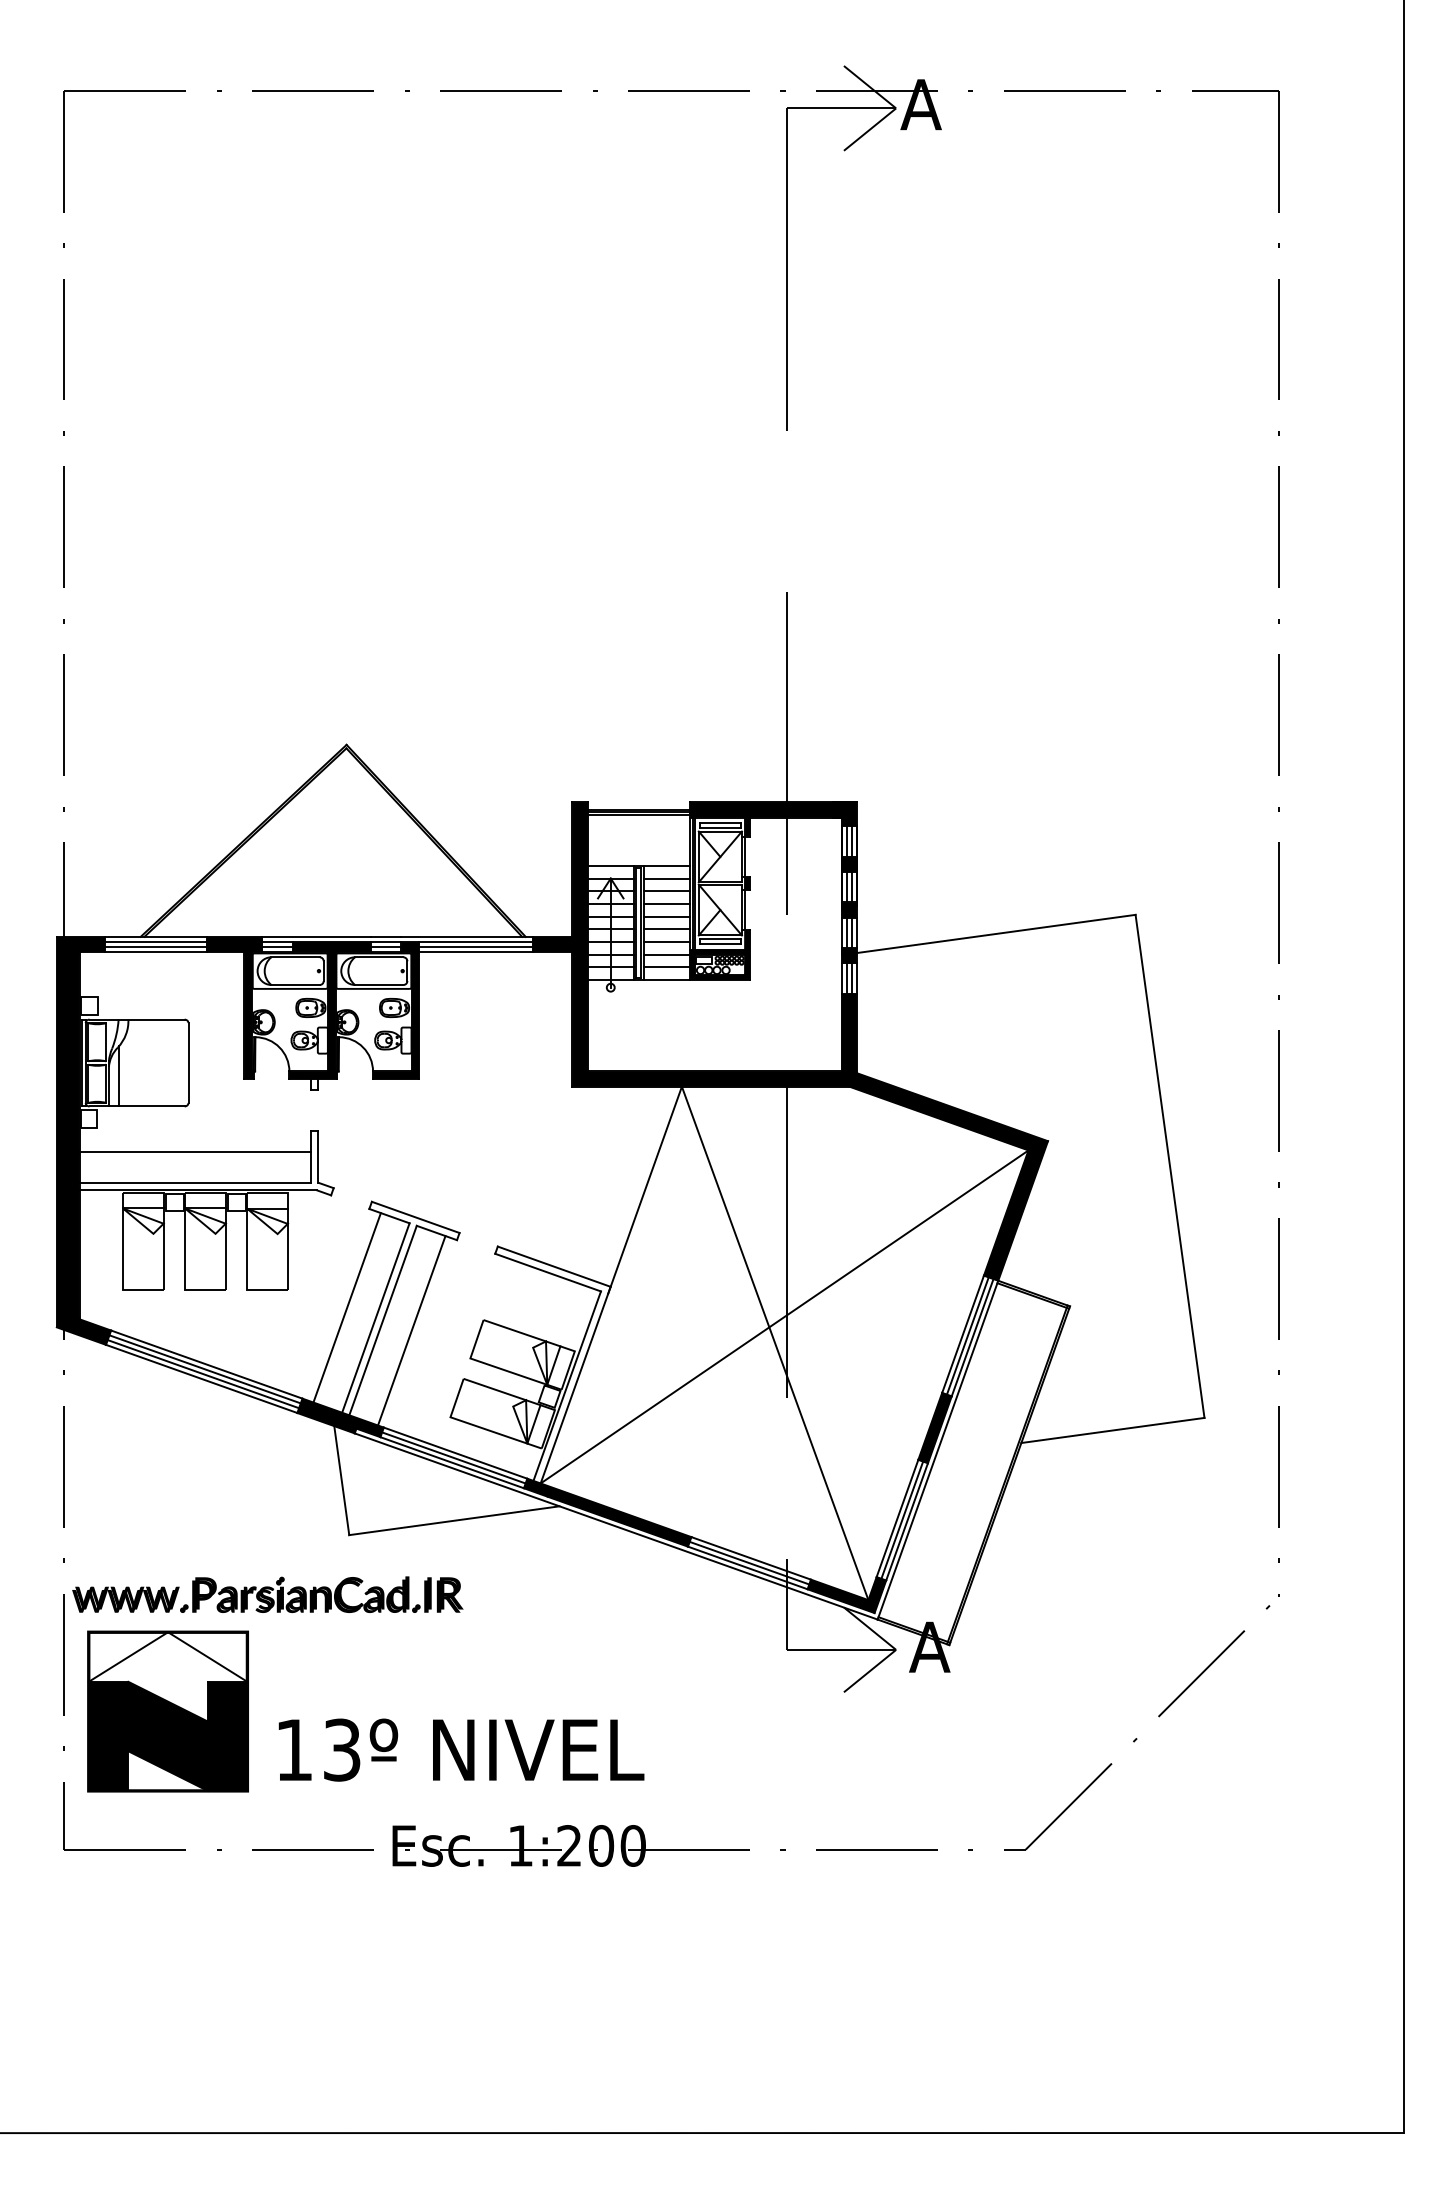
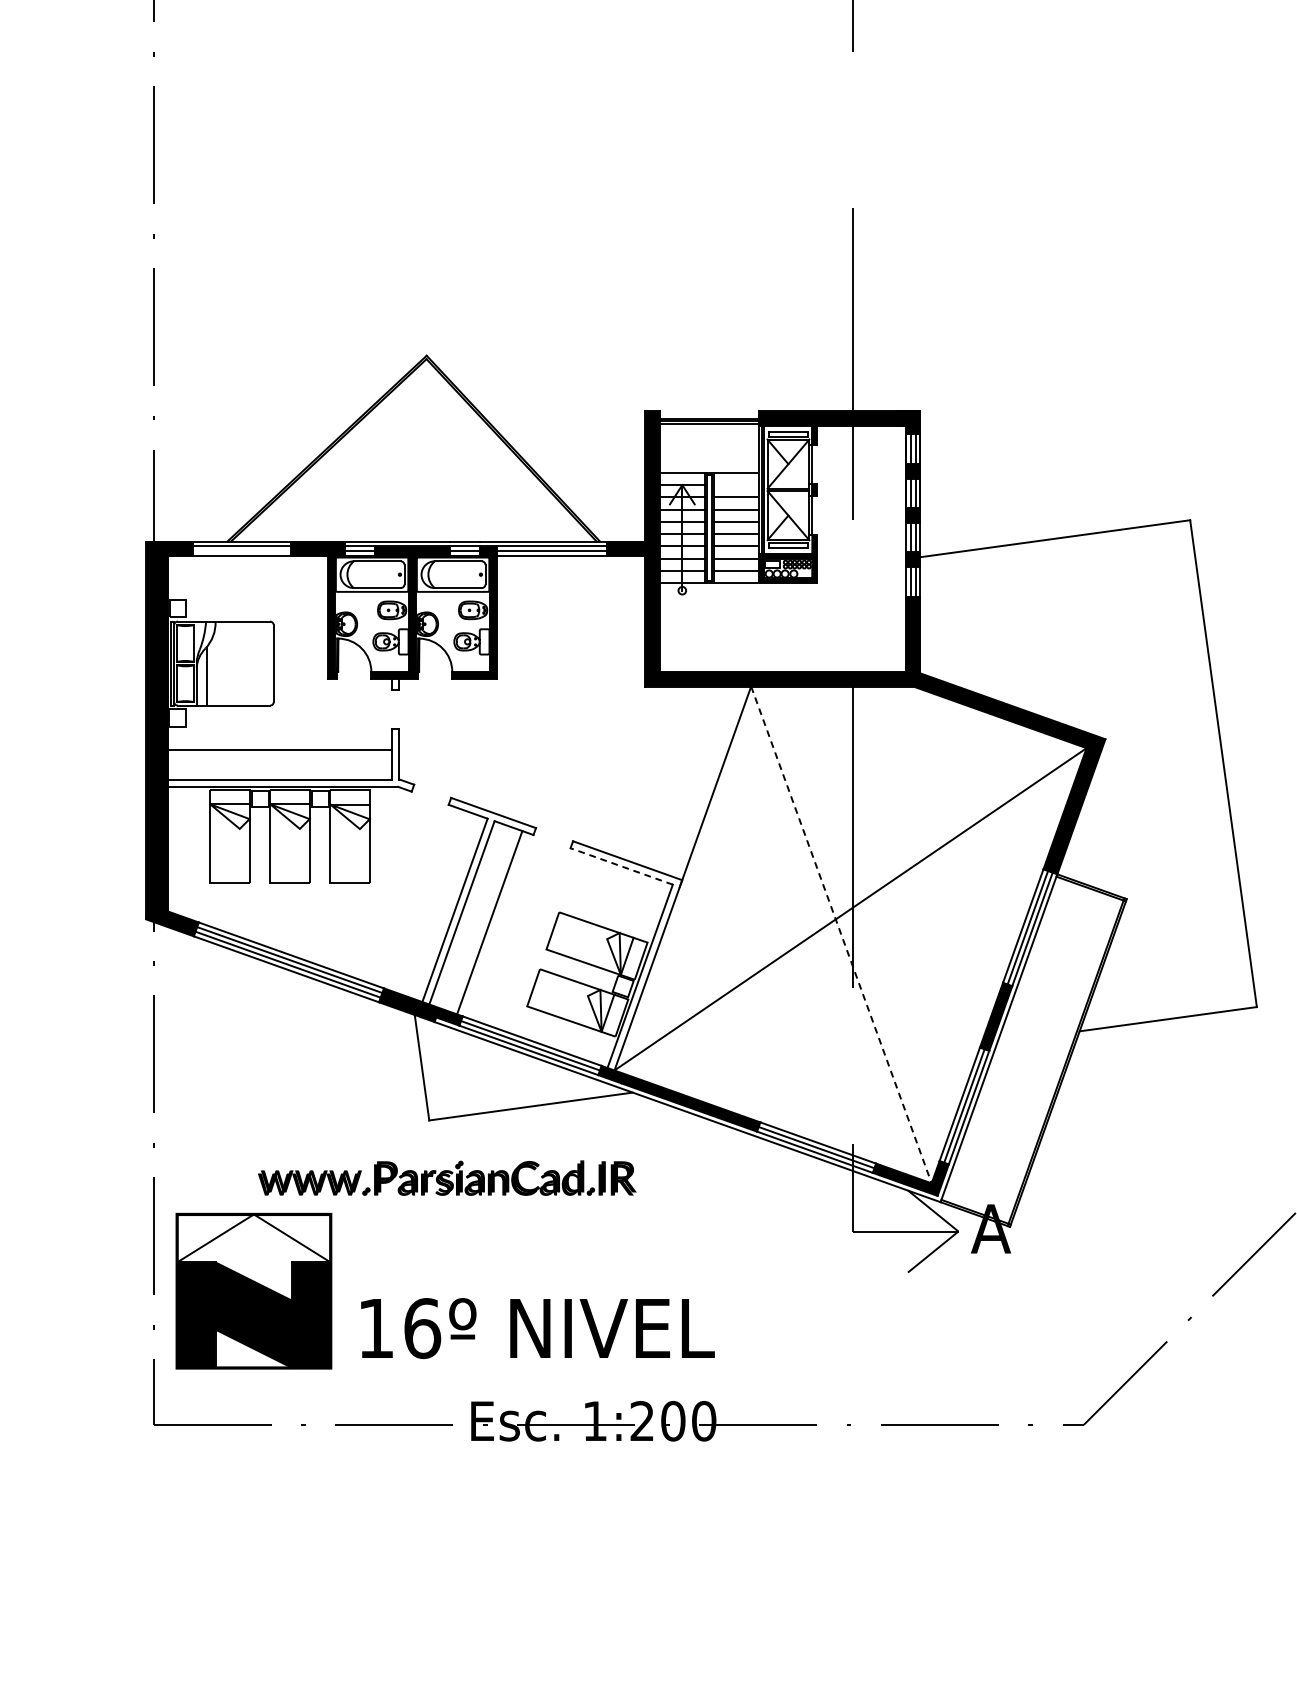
line: (666, 878) -> (736, 485), removed
line: (155, 947) -> (241, 551), removed
line: (547, 1272) -> (621, 866), solid -> dashed
line: (346, 1307) -> (426, 900), removed
line: (775, 1343) -> (841, 935), solid -> dashed
text: (267, 1594) -> (446, 1177), moved
text: (342, 1749) -> (422, 1327), 13º -> 16º

